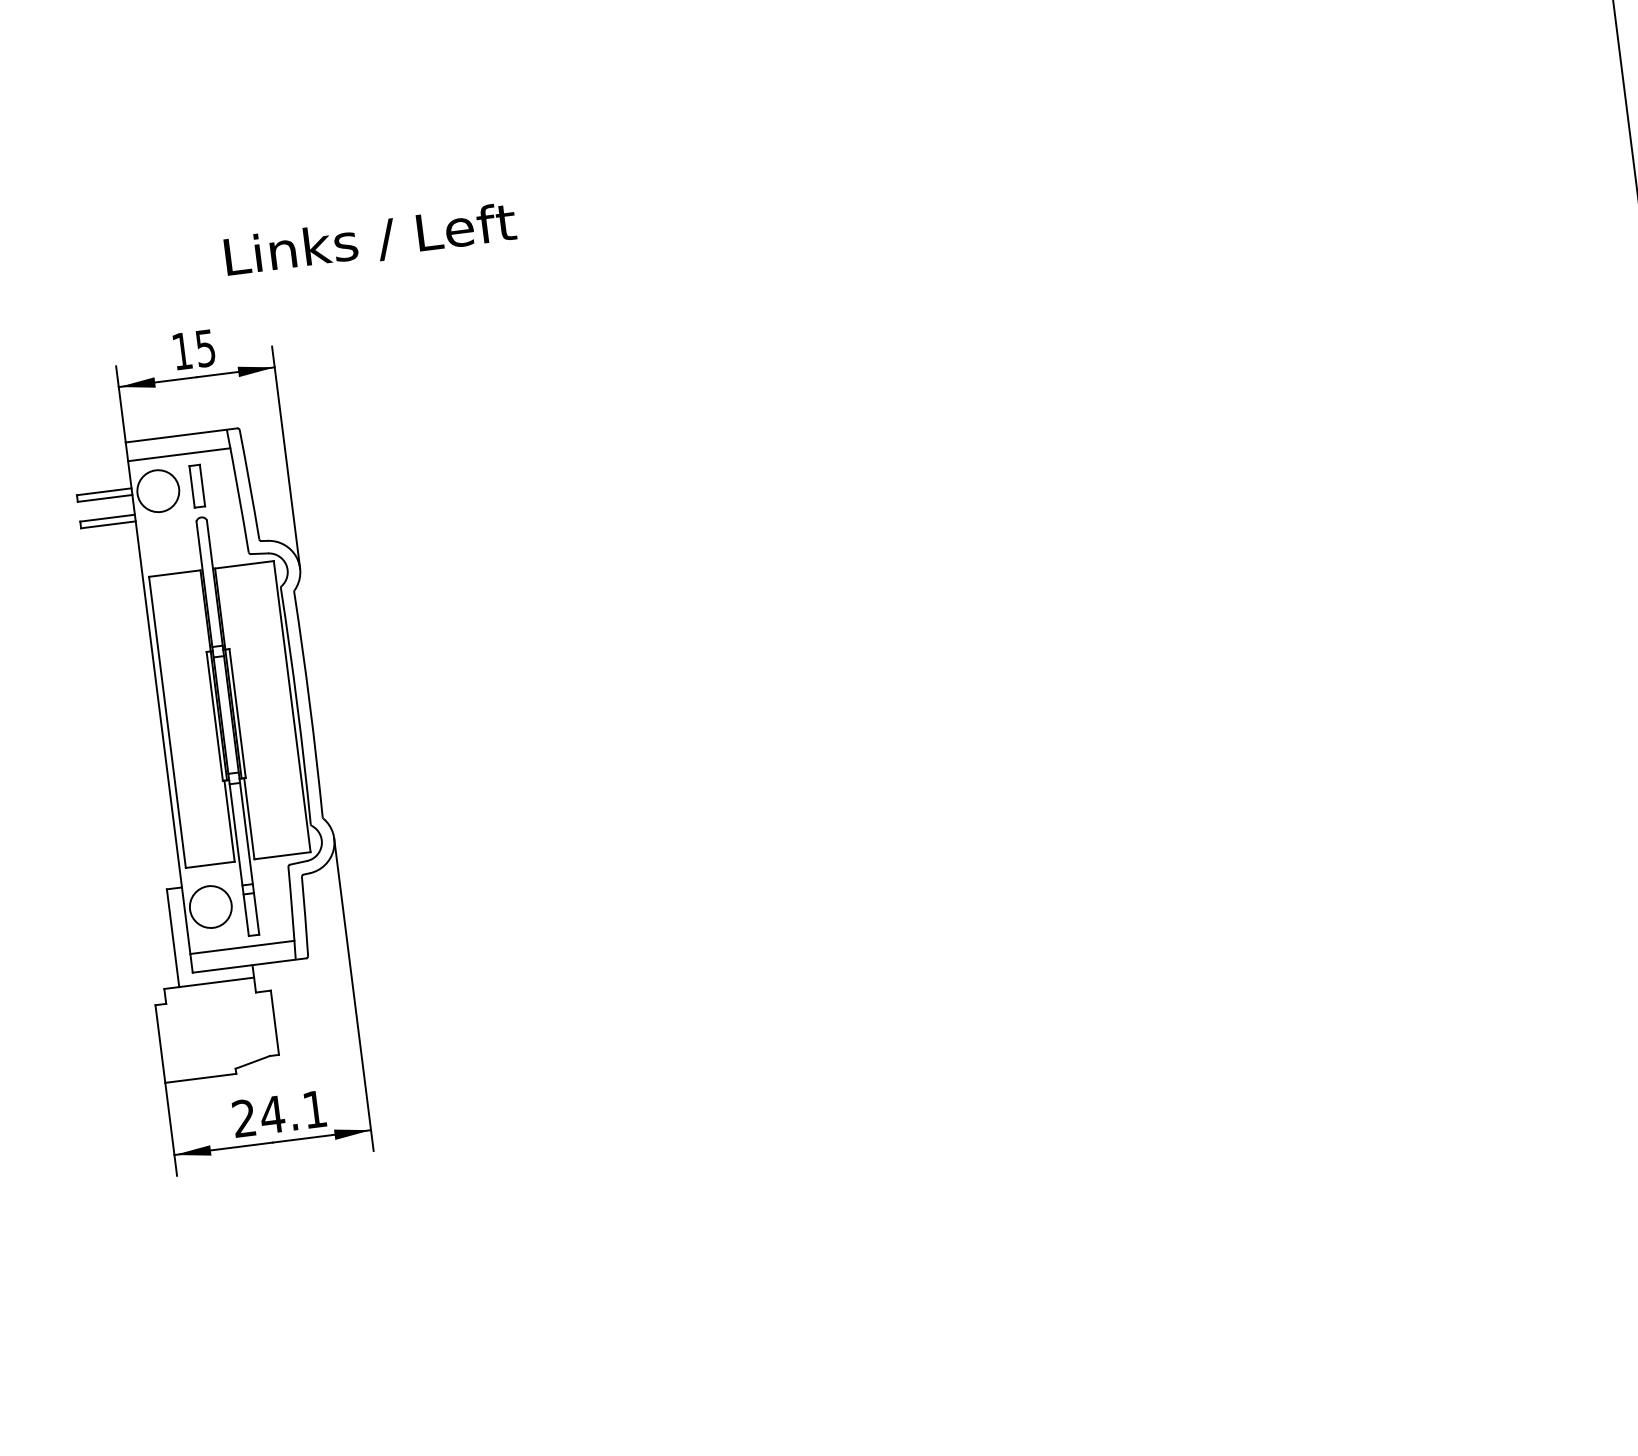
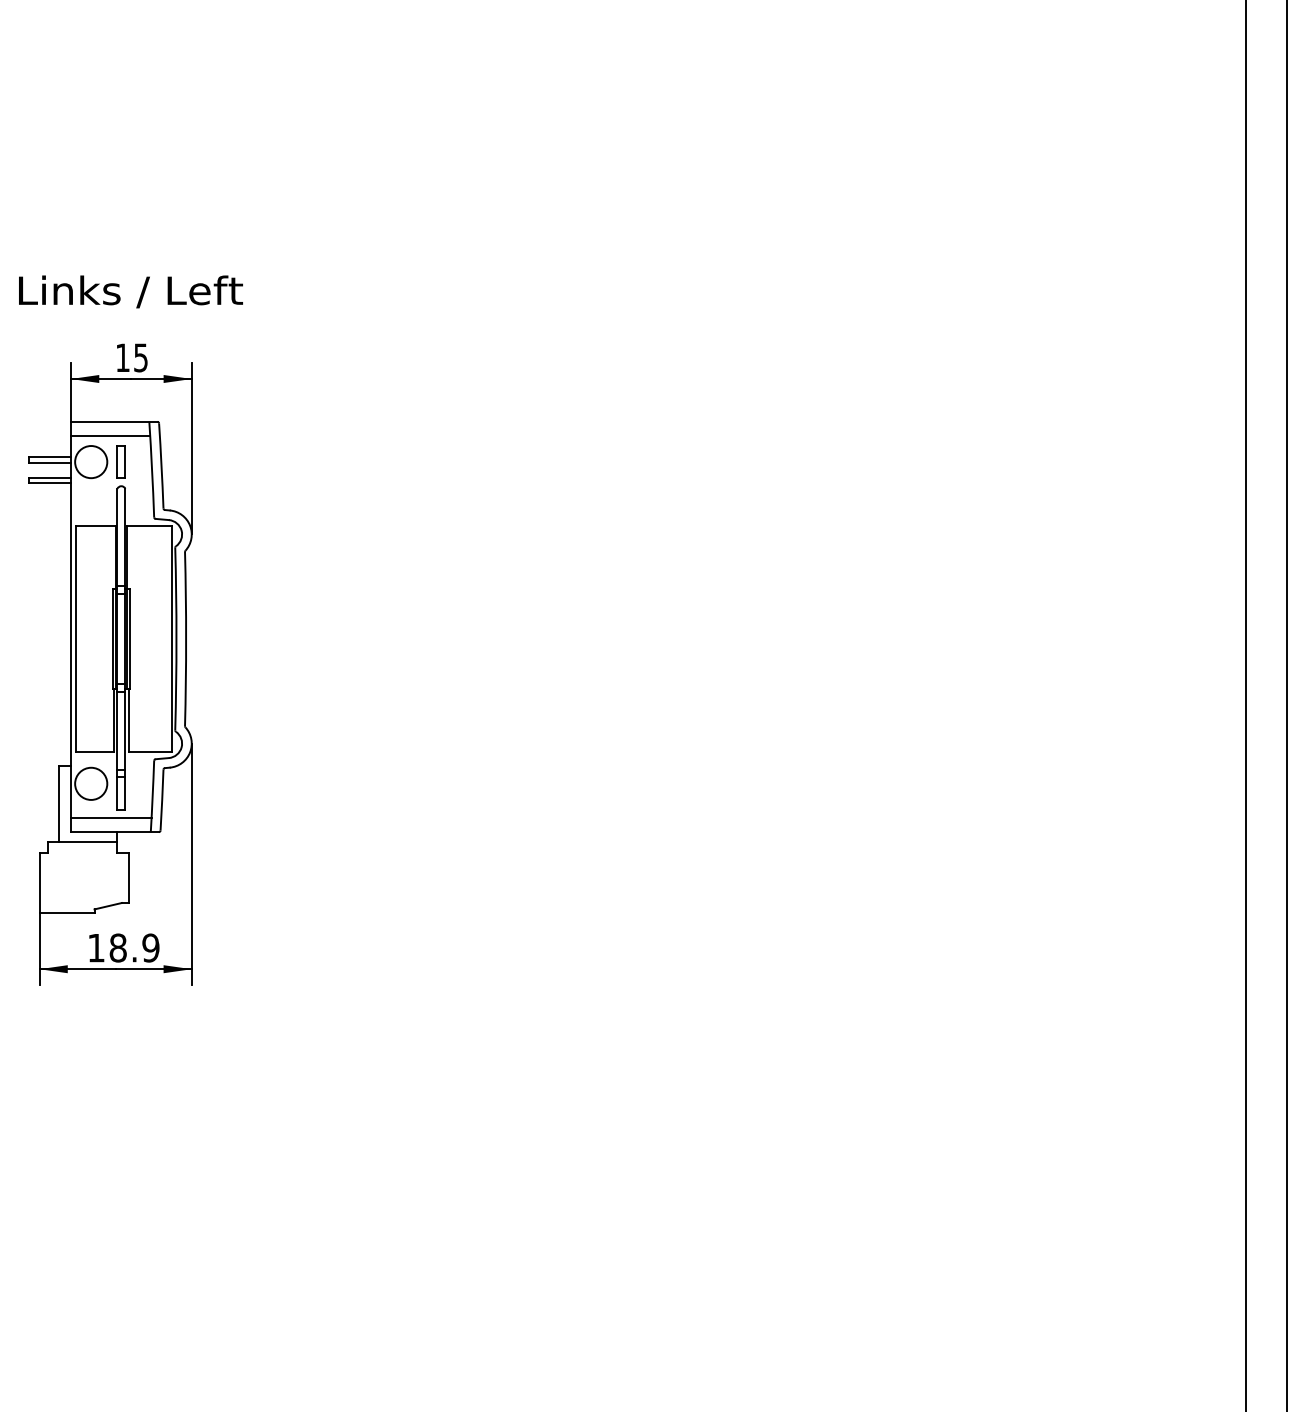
text: (369, 240) -> (130, 291), moved
text: (279, 1113) -> (123, 947), 24.1 -> 18.9

